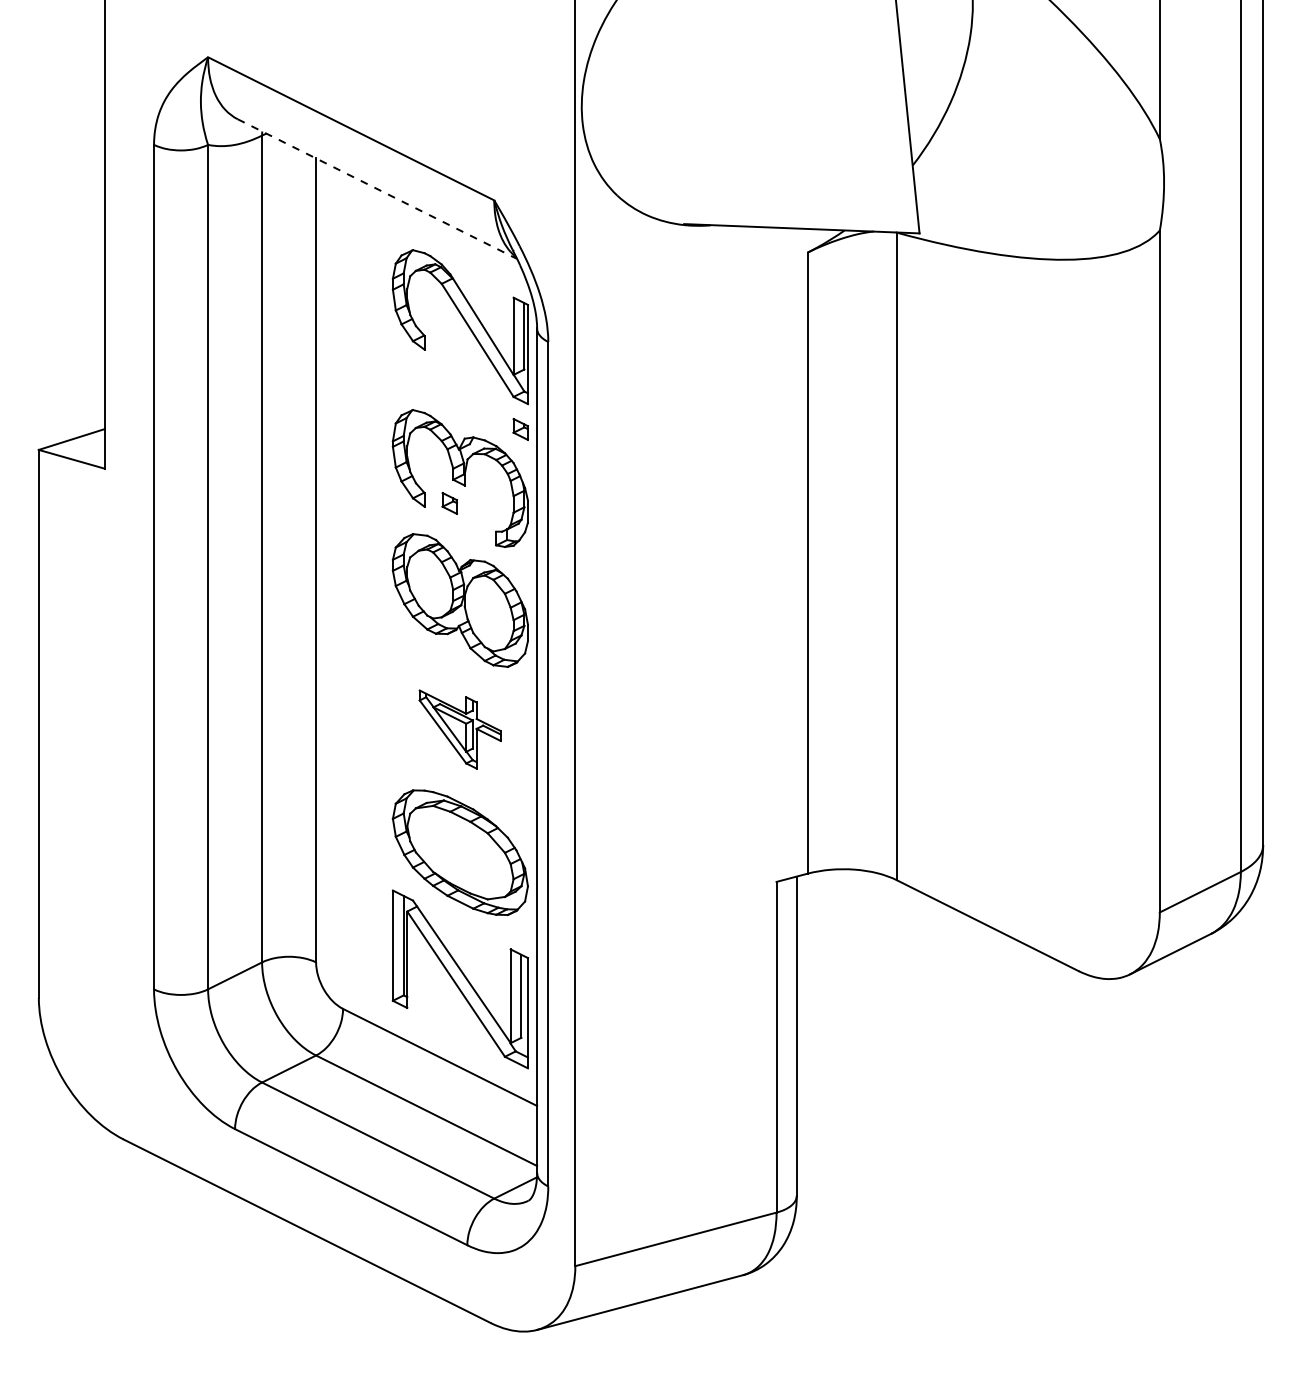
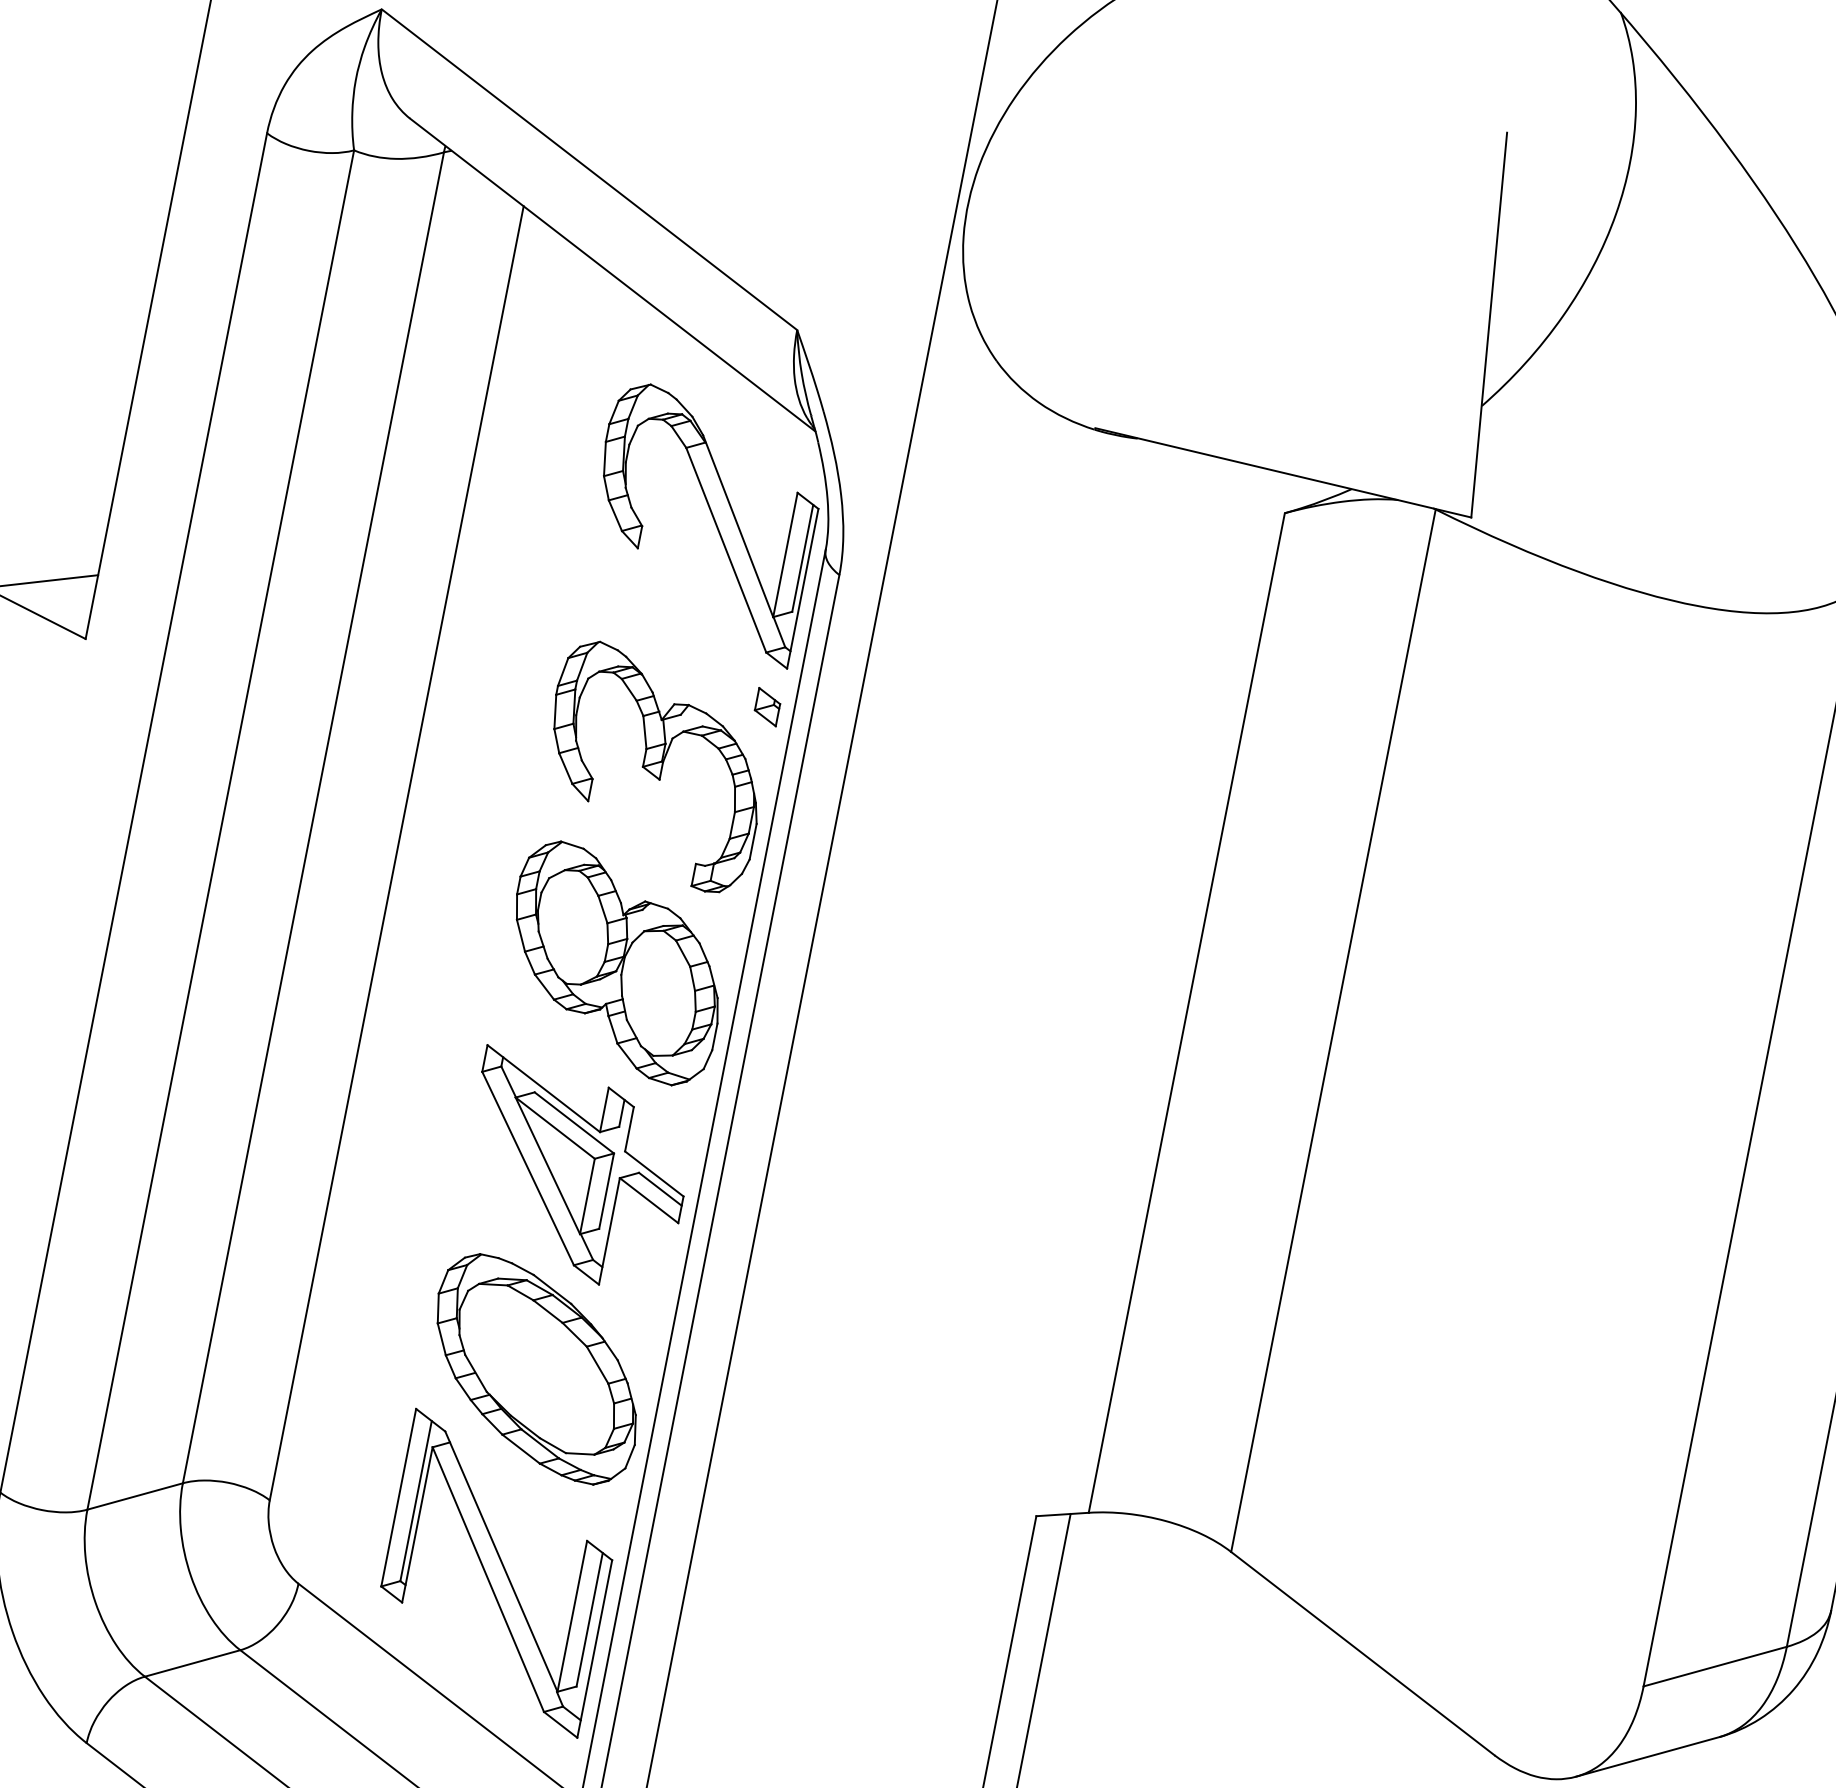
line: (377, 189) -> (612, 275), dashed -> solid
part: (449, 503) -> (629, 803), removed
part: (459, 729) -> (574, 1170), size x1.67

